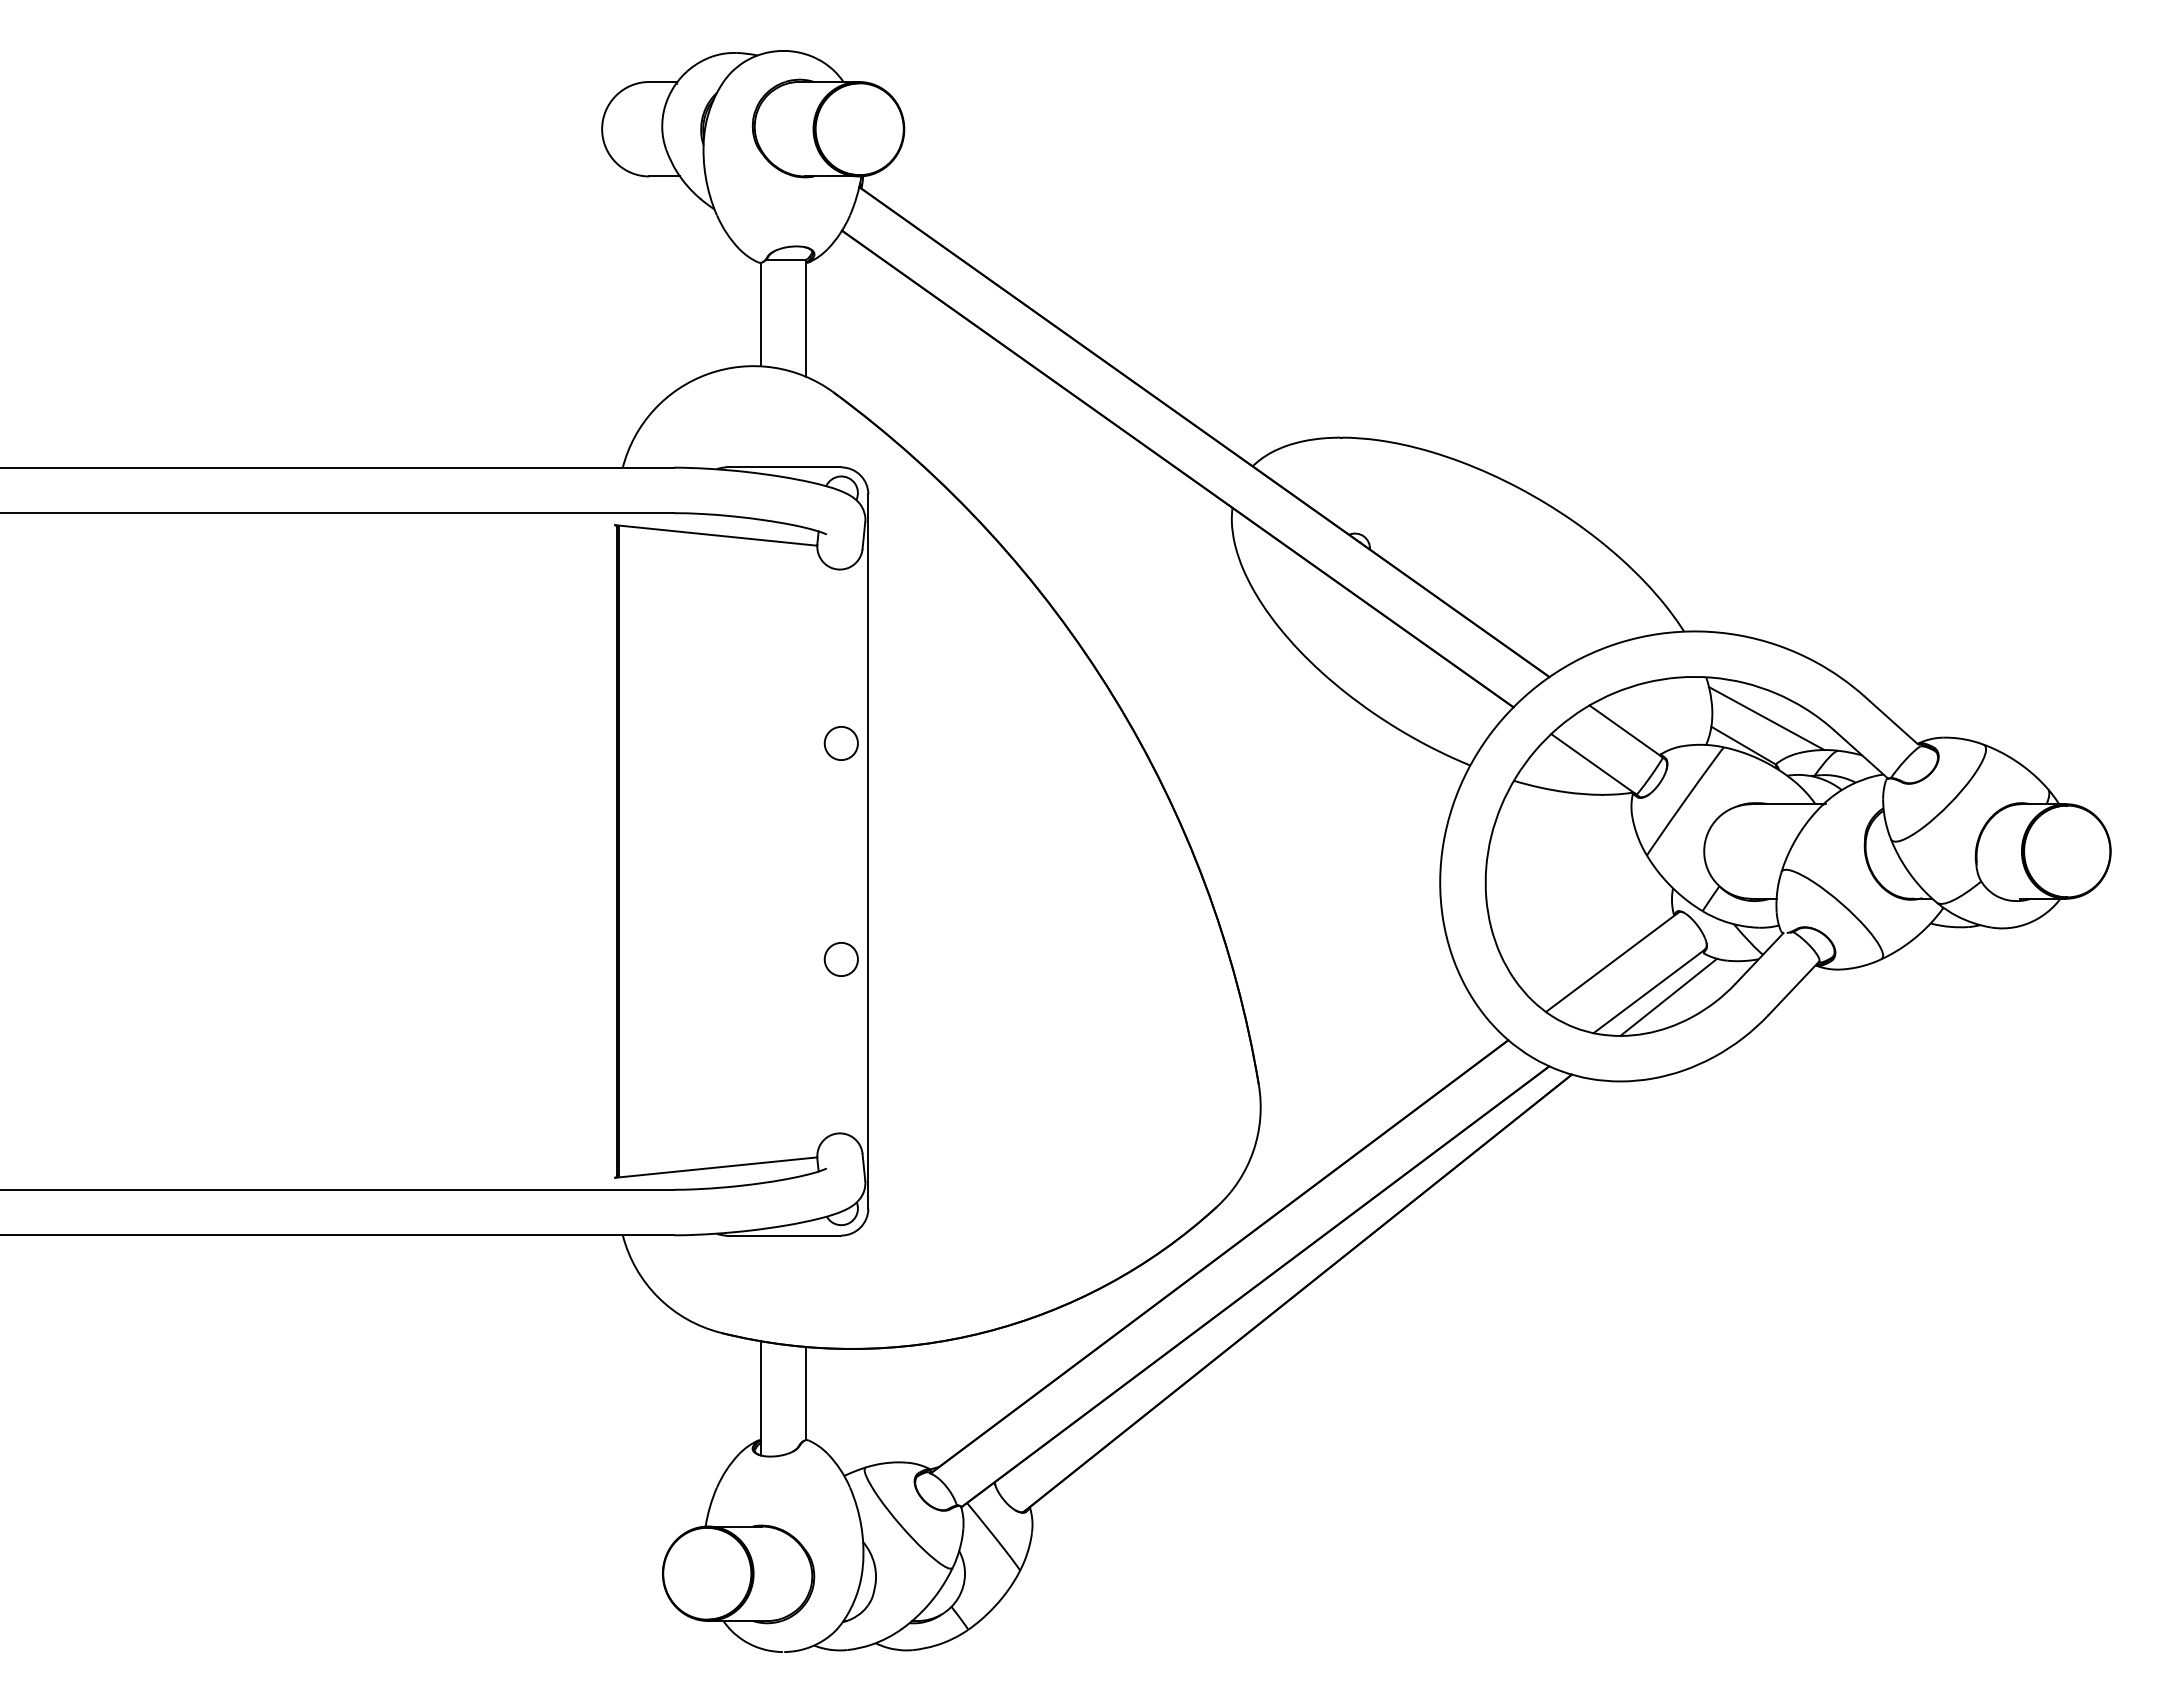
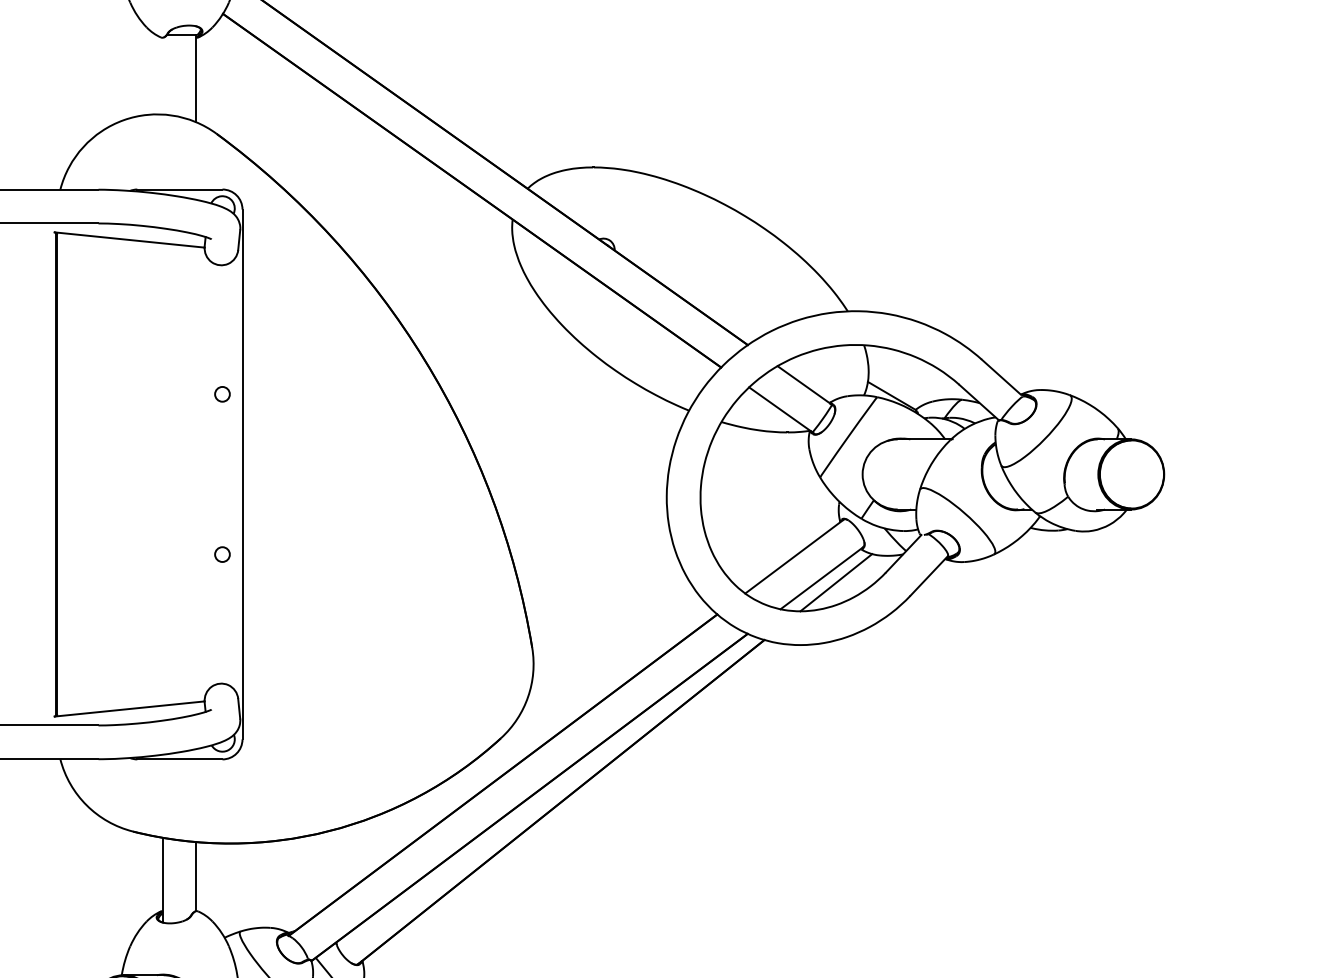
line: (760, 314) -> (162, 76), removed
line: (1766, 718) -> (908, 375), removed
circle: (840, 743) -> (221, 394), size x0.6
circle: (840, 959) -> (221, 554), size x0.6

